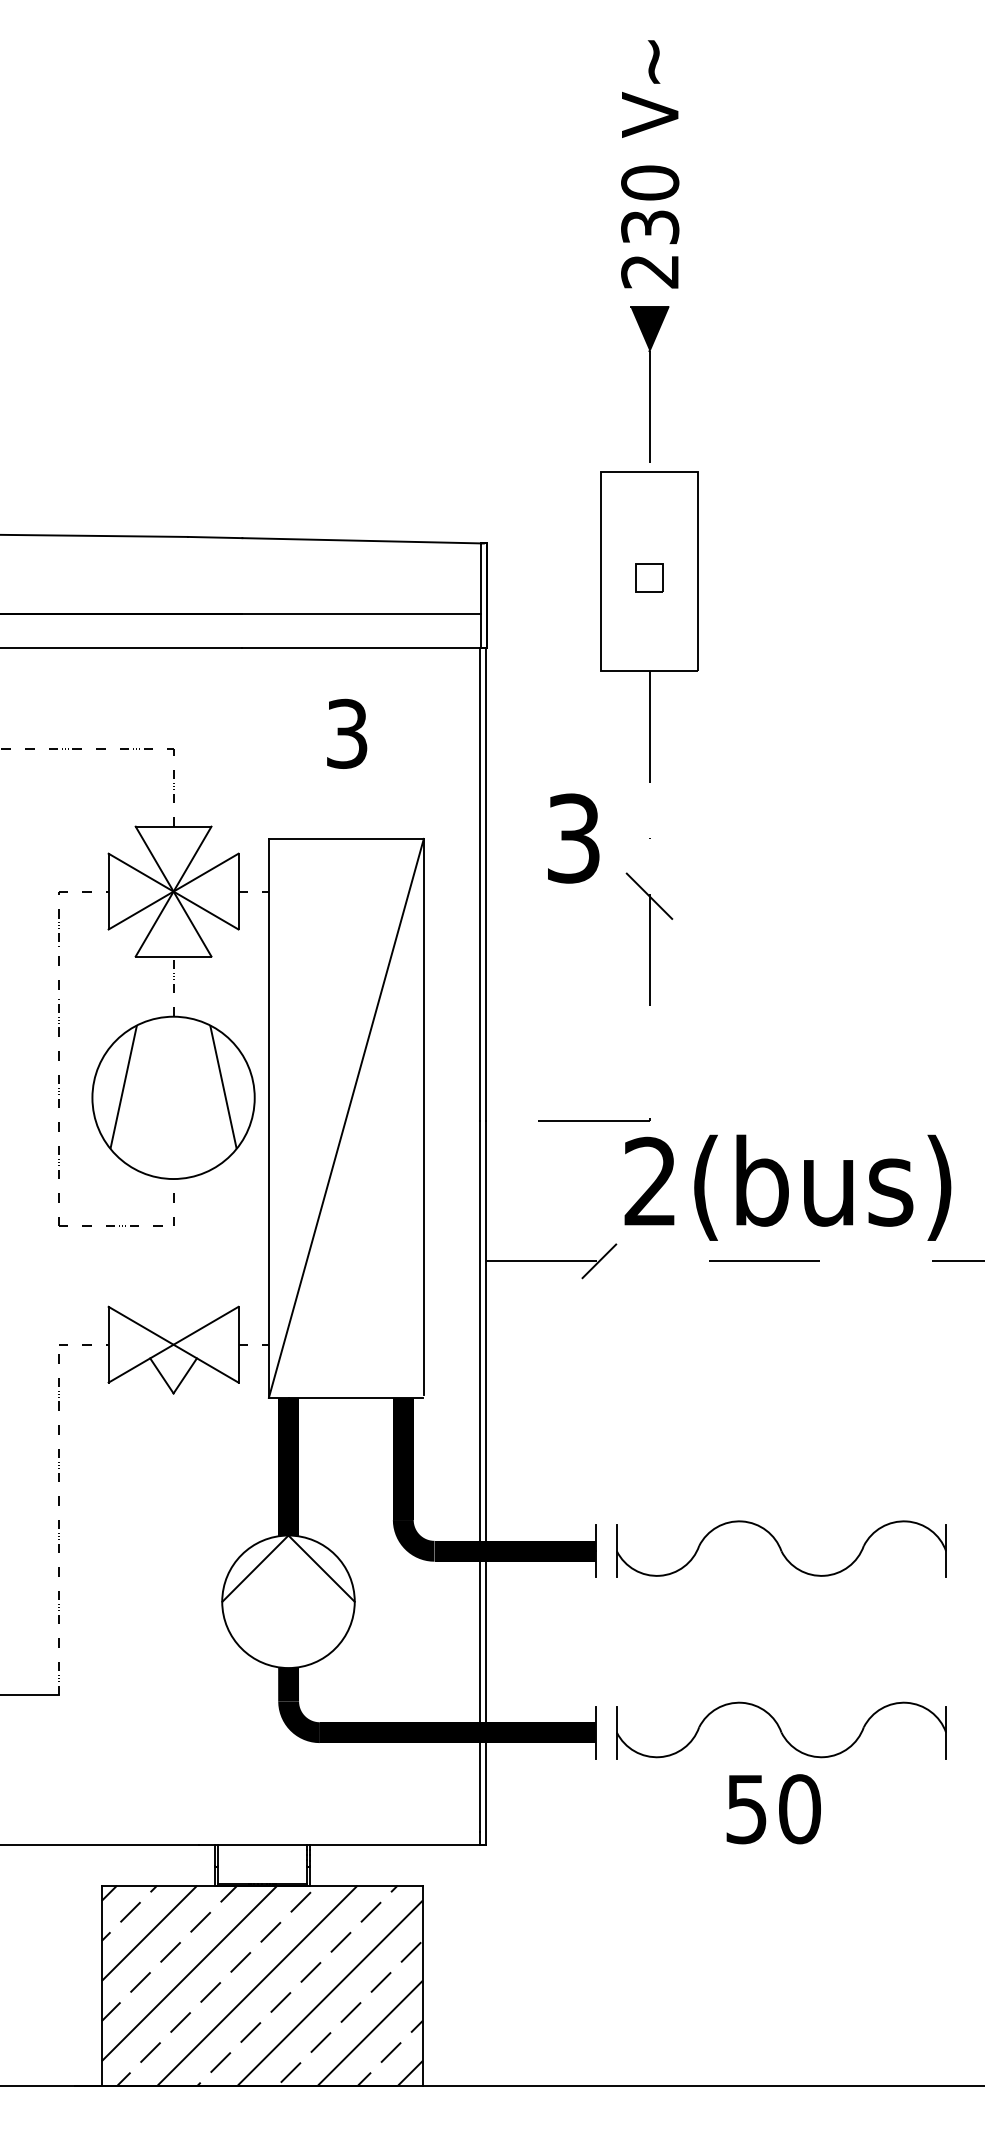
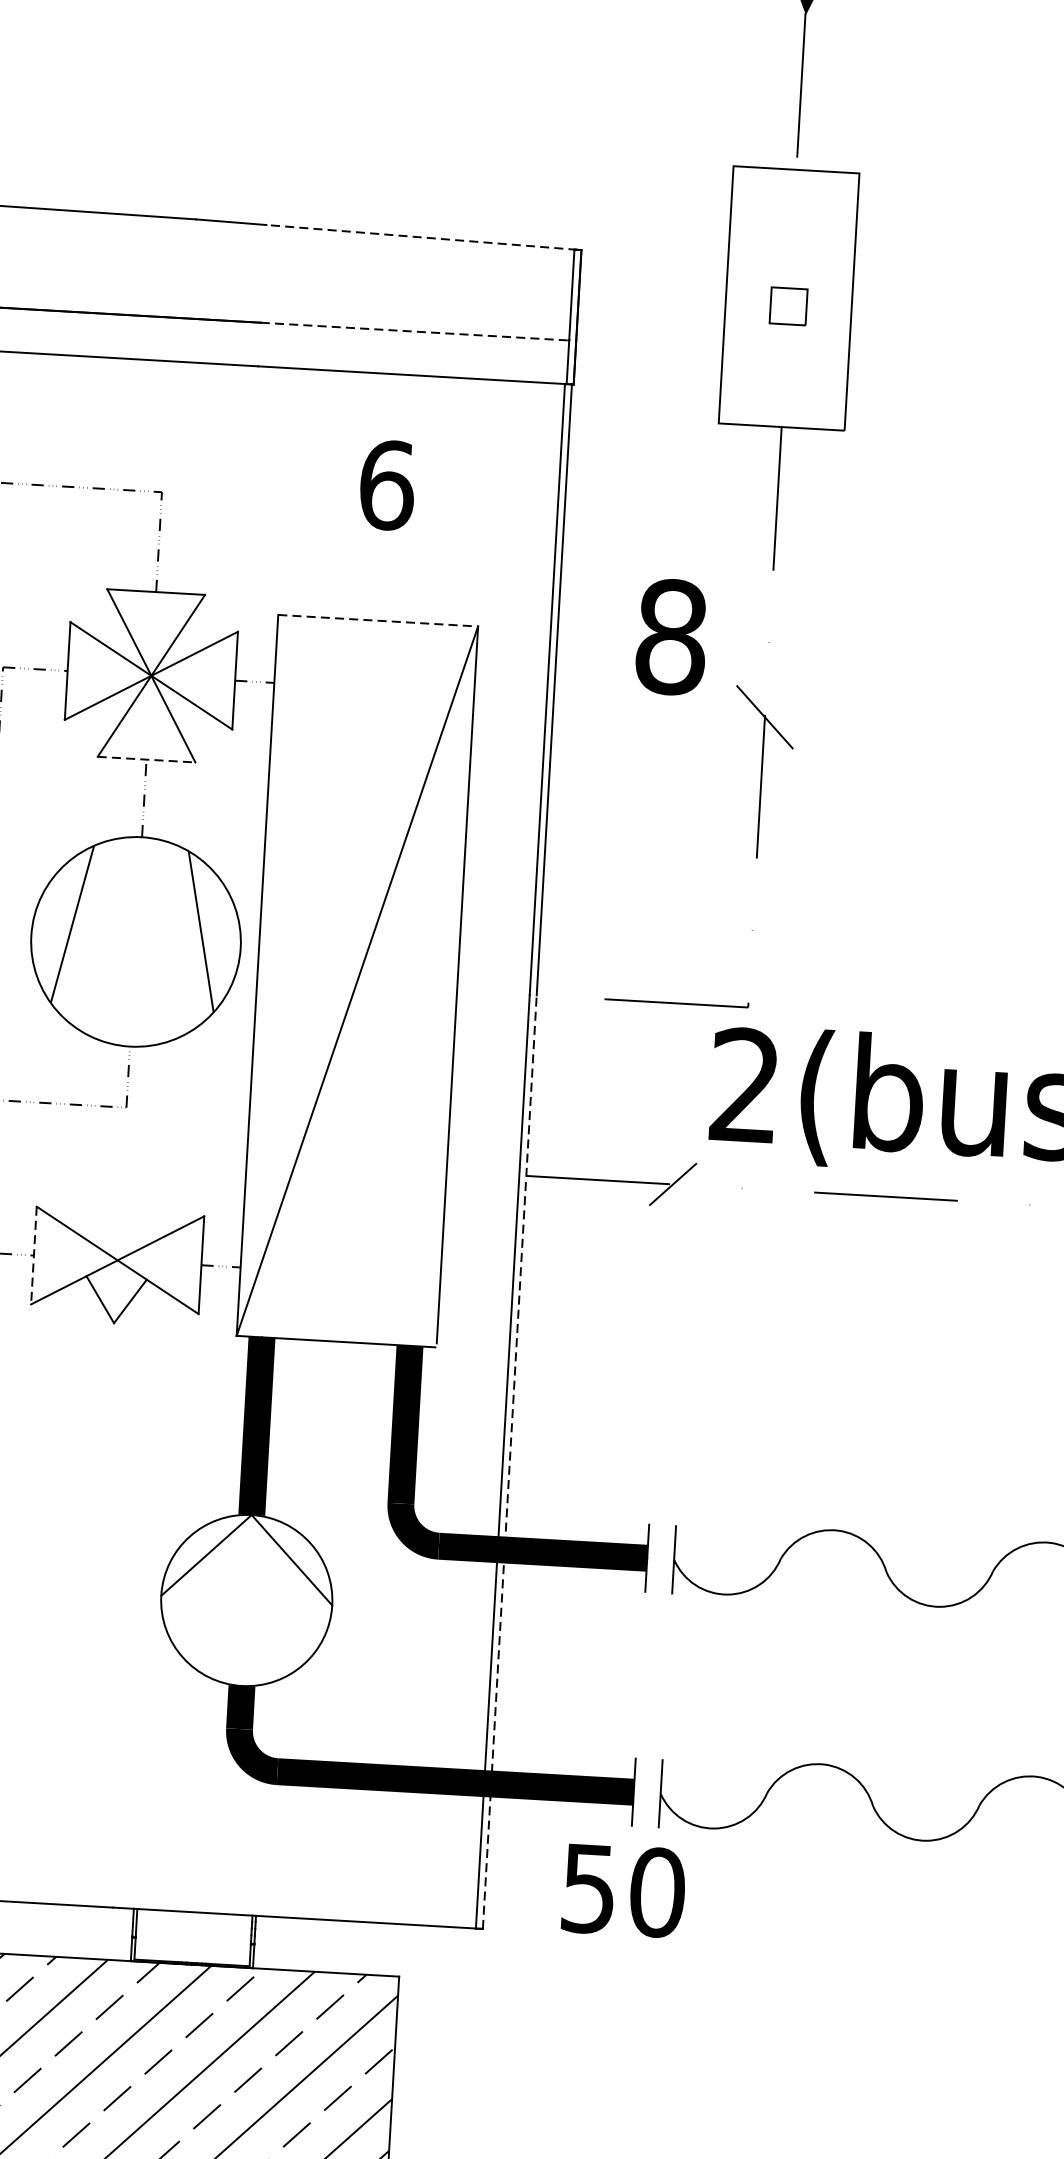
line: (363, 540) -> (422, 237), solid -> dashed
line: (361, 613) -> (414, 331), solid -> dashed
text: (347, 733) -> (387, 484), 3 -> 6
line: (346, 838) -> (378, 620), solid -> dashed
text: (573, 838) -> (671, 637), 3 -> 8
line: (173, 956) -> (146, 759), solid -> dashed
line: (108, 1344) -> (33, 1255), solid -> dashed
line: (485, 1483) -> (509, 1462), solid -> dashed
text: (773, 1809) -> (623, 1891), moved

